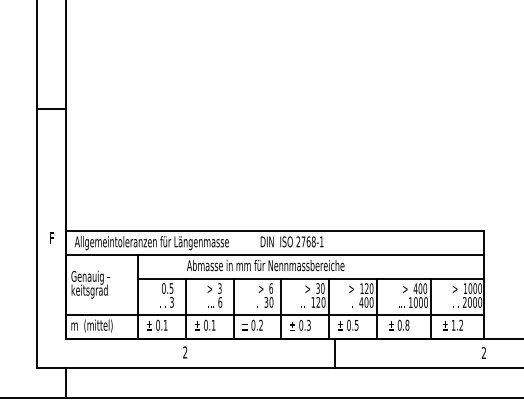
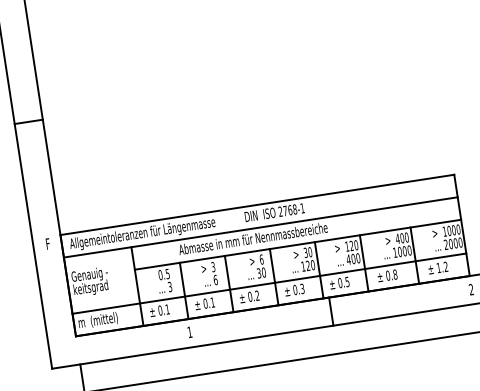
text: (185, 352) -> (190, 332), 2 -> 1

